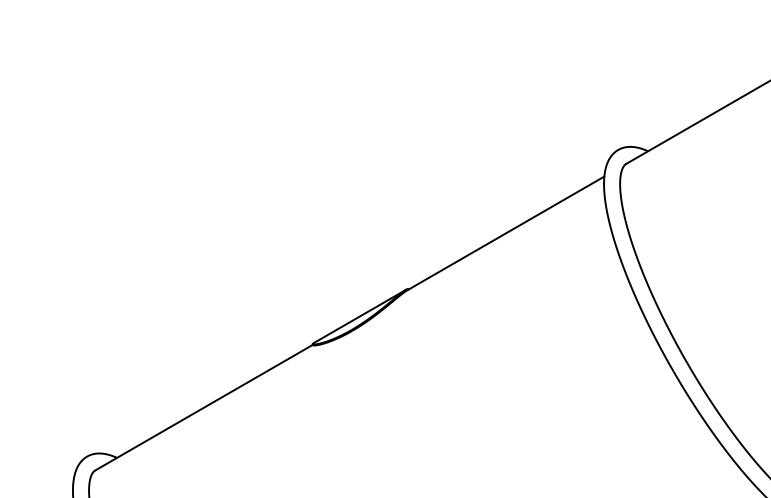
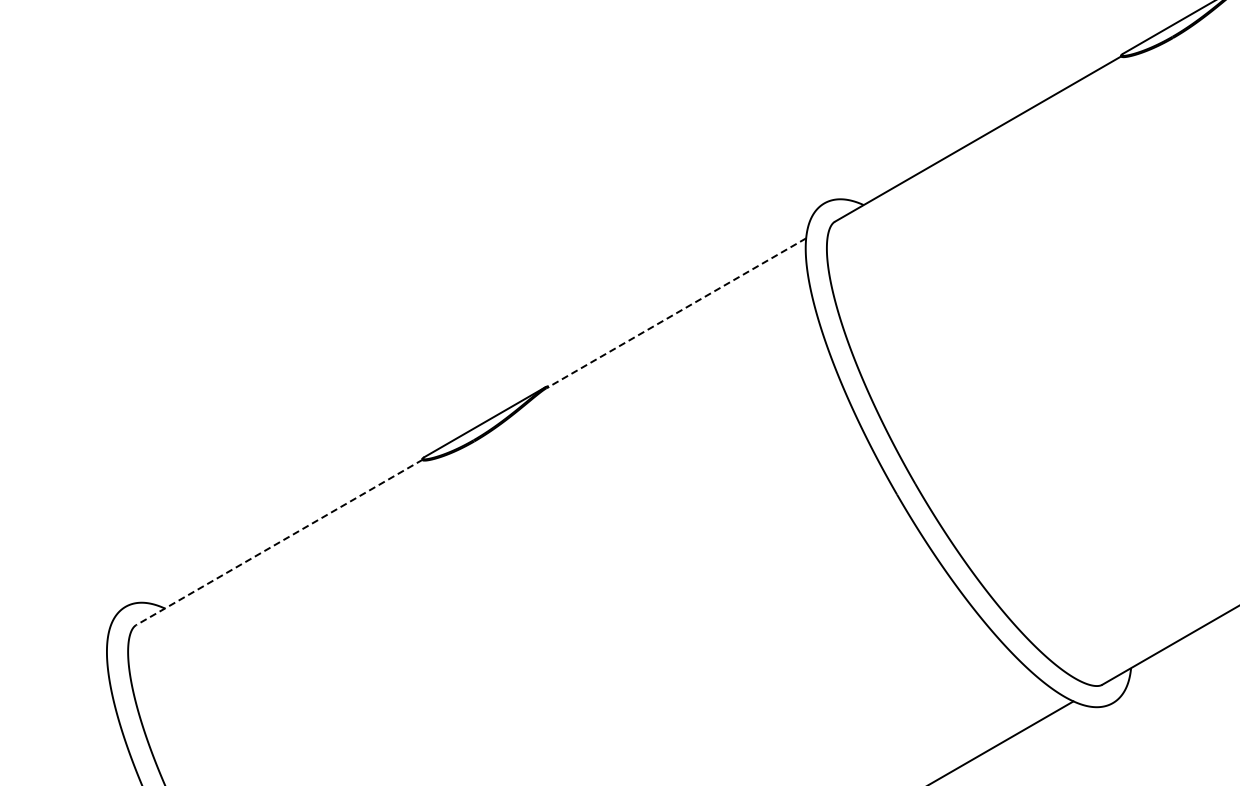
line: (505, 233) -> (675, 313), solid -> dashed
line: (204, 407) -> (279, 542), solid -> dashed

